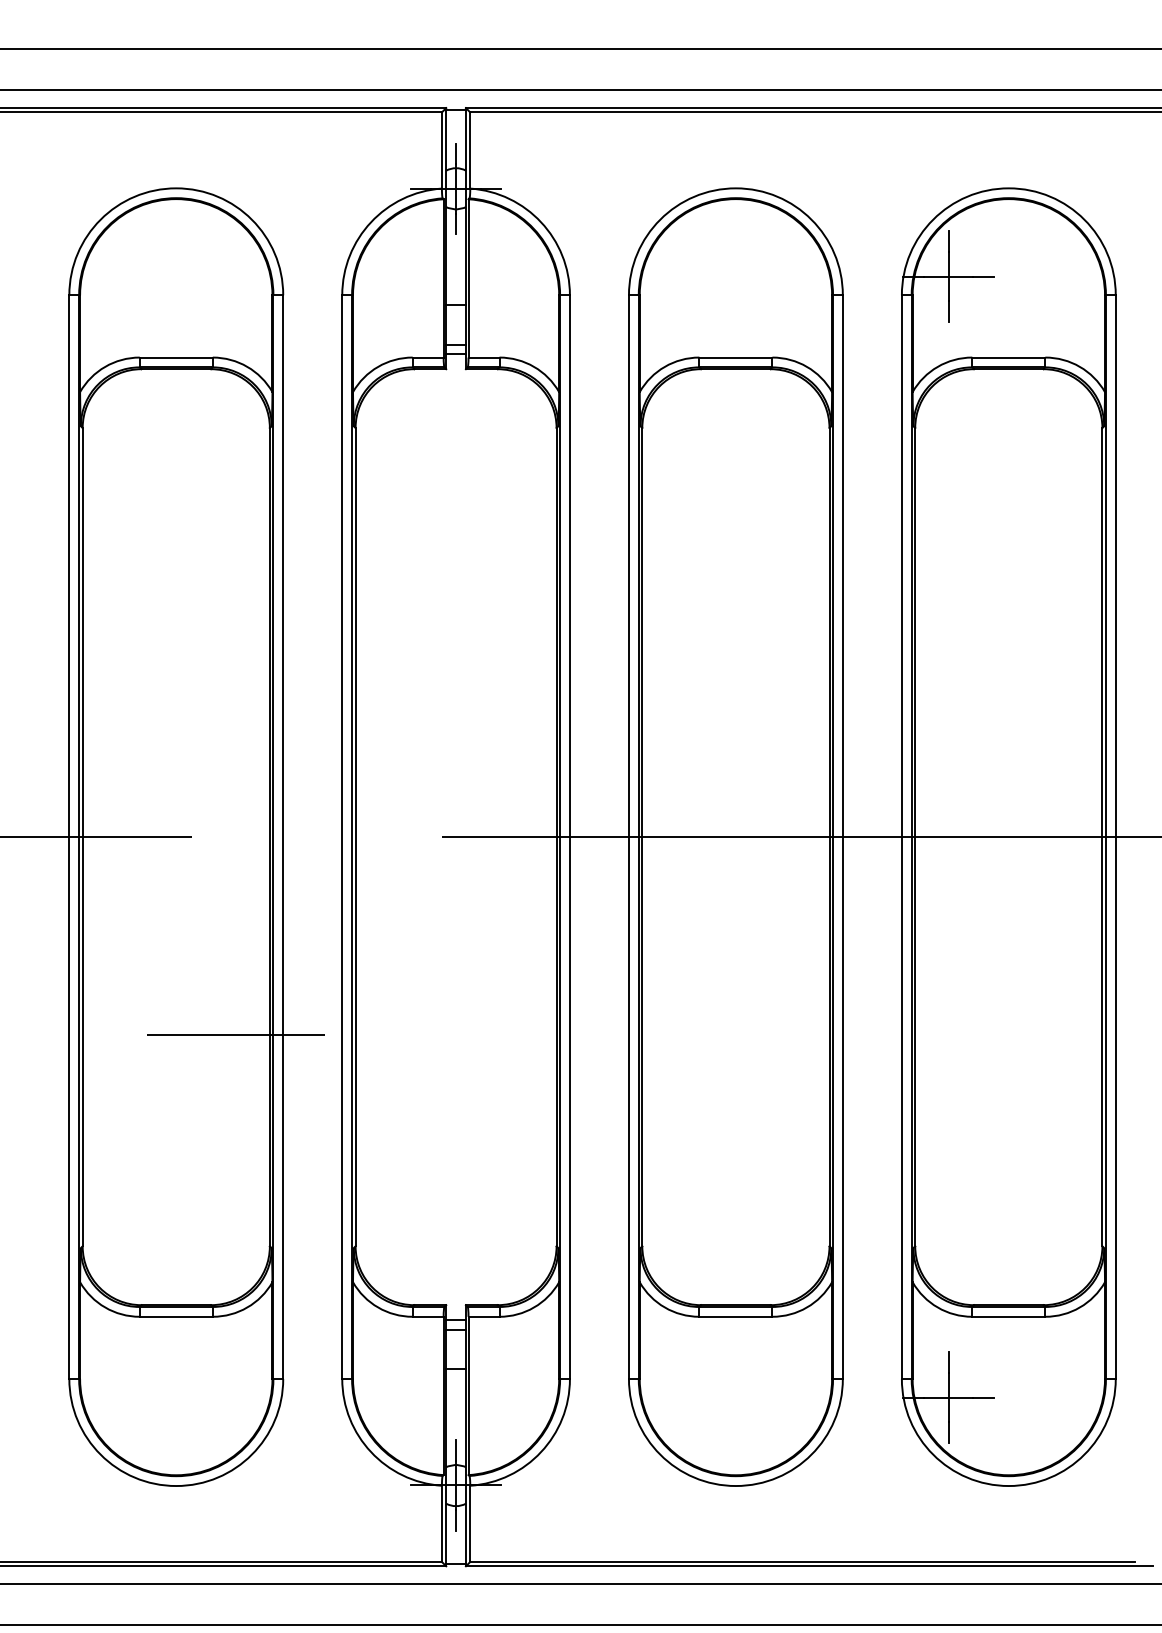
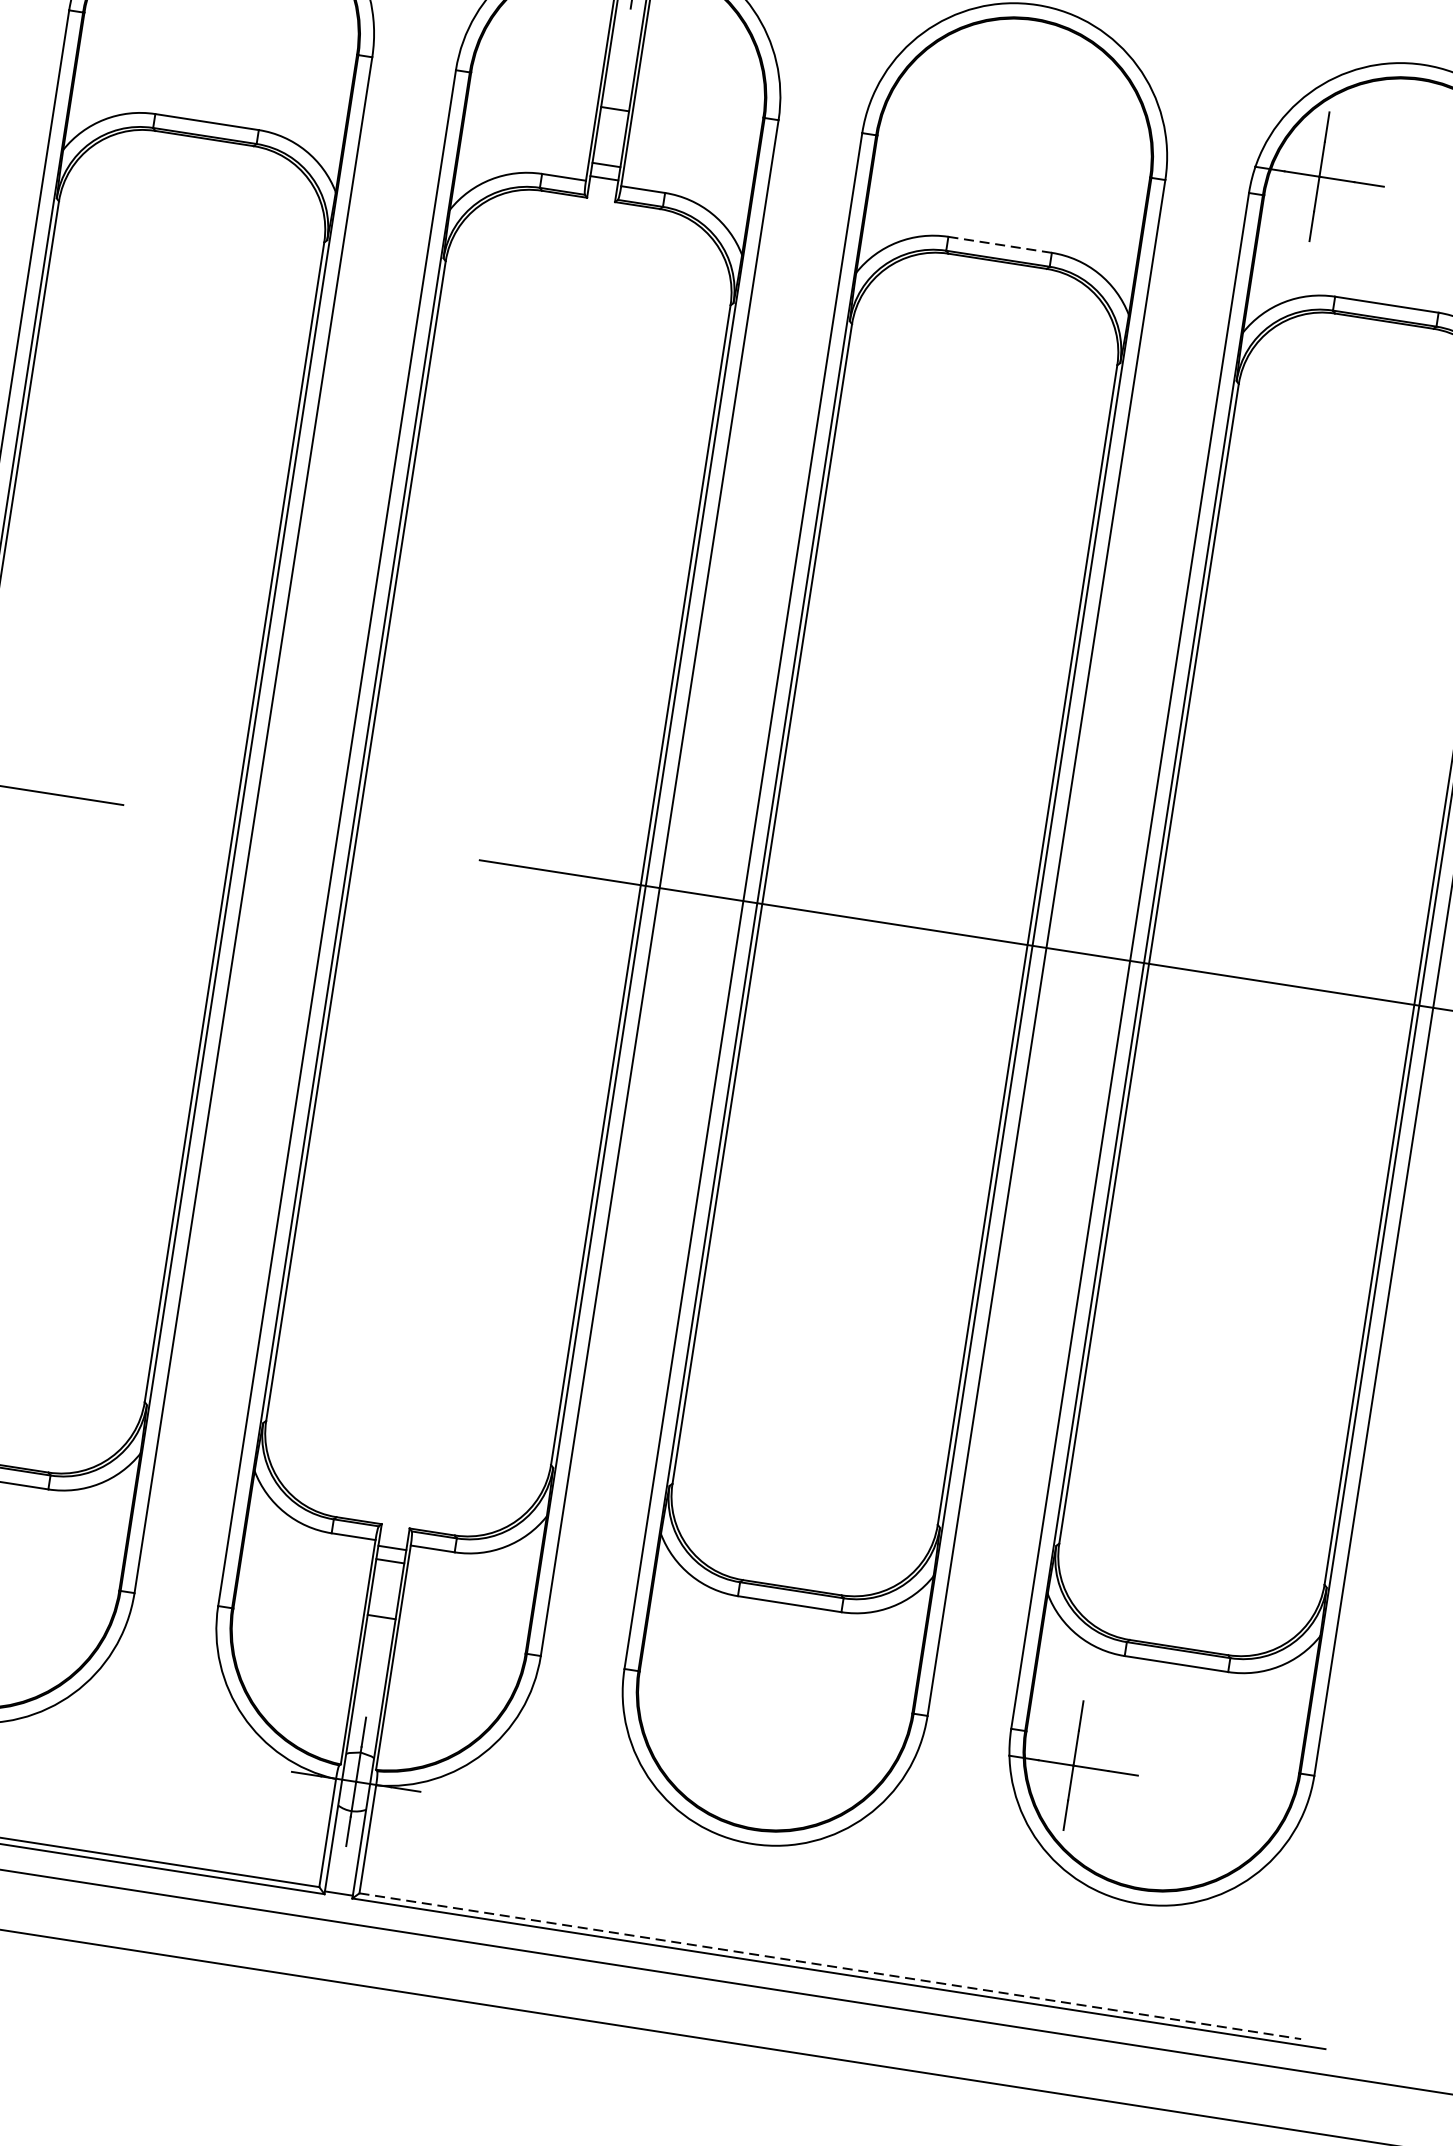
line: (735, 357) -> (999, 244), solid -> dashed
line: (235, 1034) -> (142, 1094), removed
line: (803, 1561) -> (831, 1965), solid -> dashed

